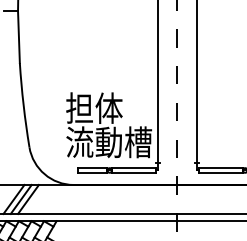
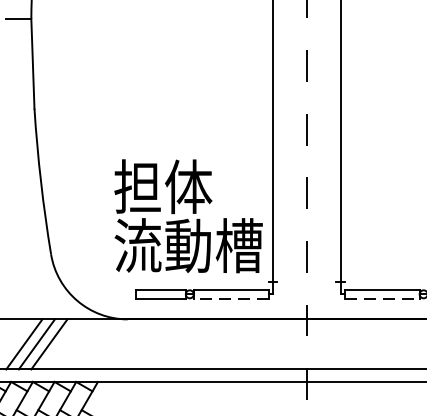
line: (133, 173) -> (230, 299), solid -> dashed
line: (221, 173) -> (382, 299), solid -> dashed

